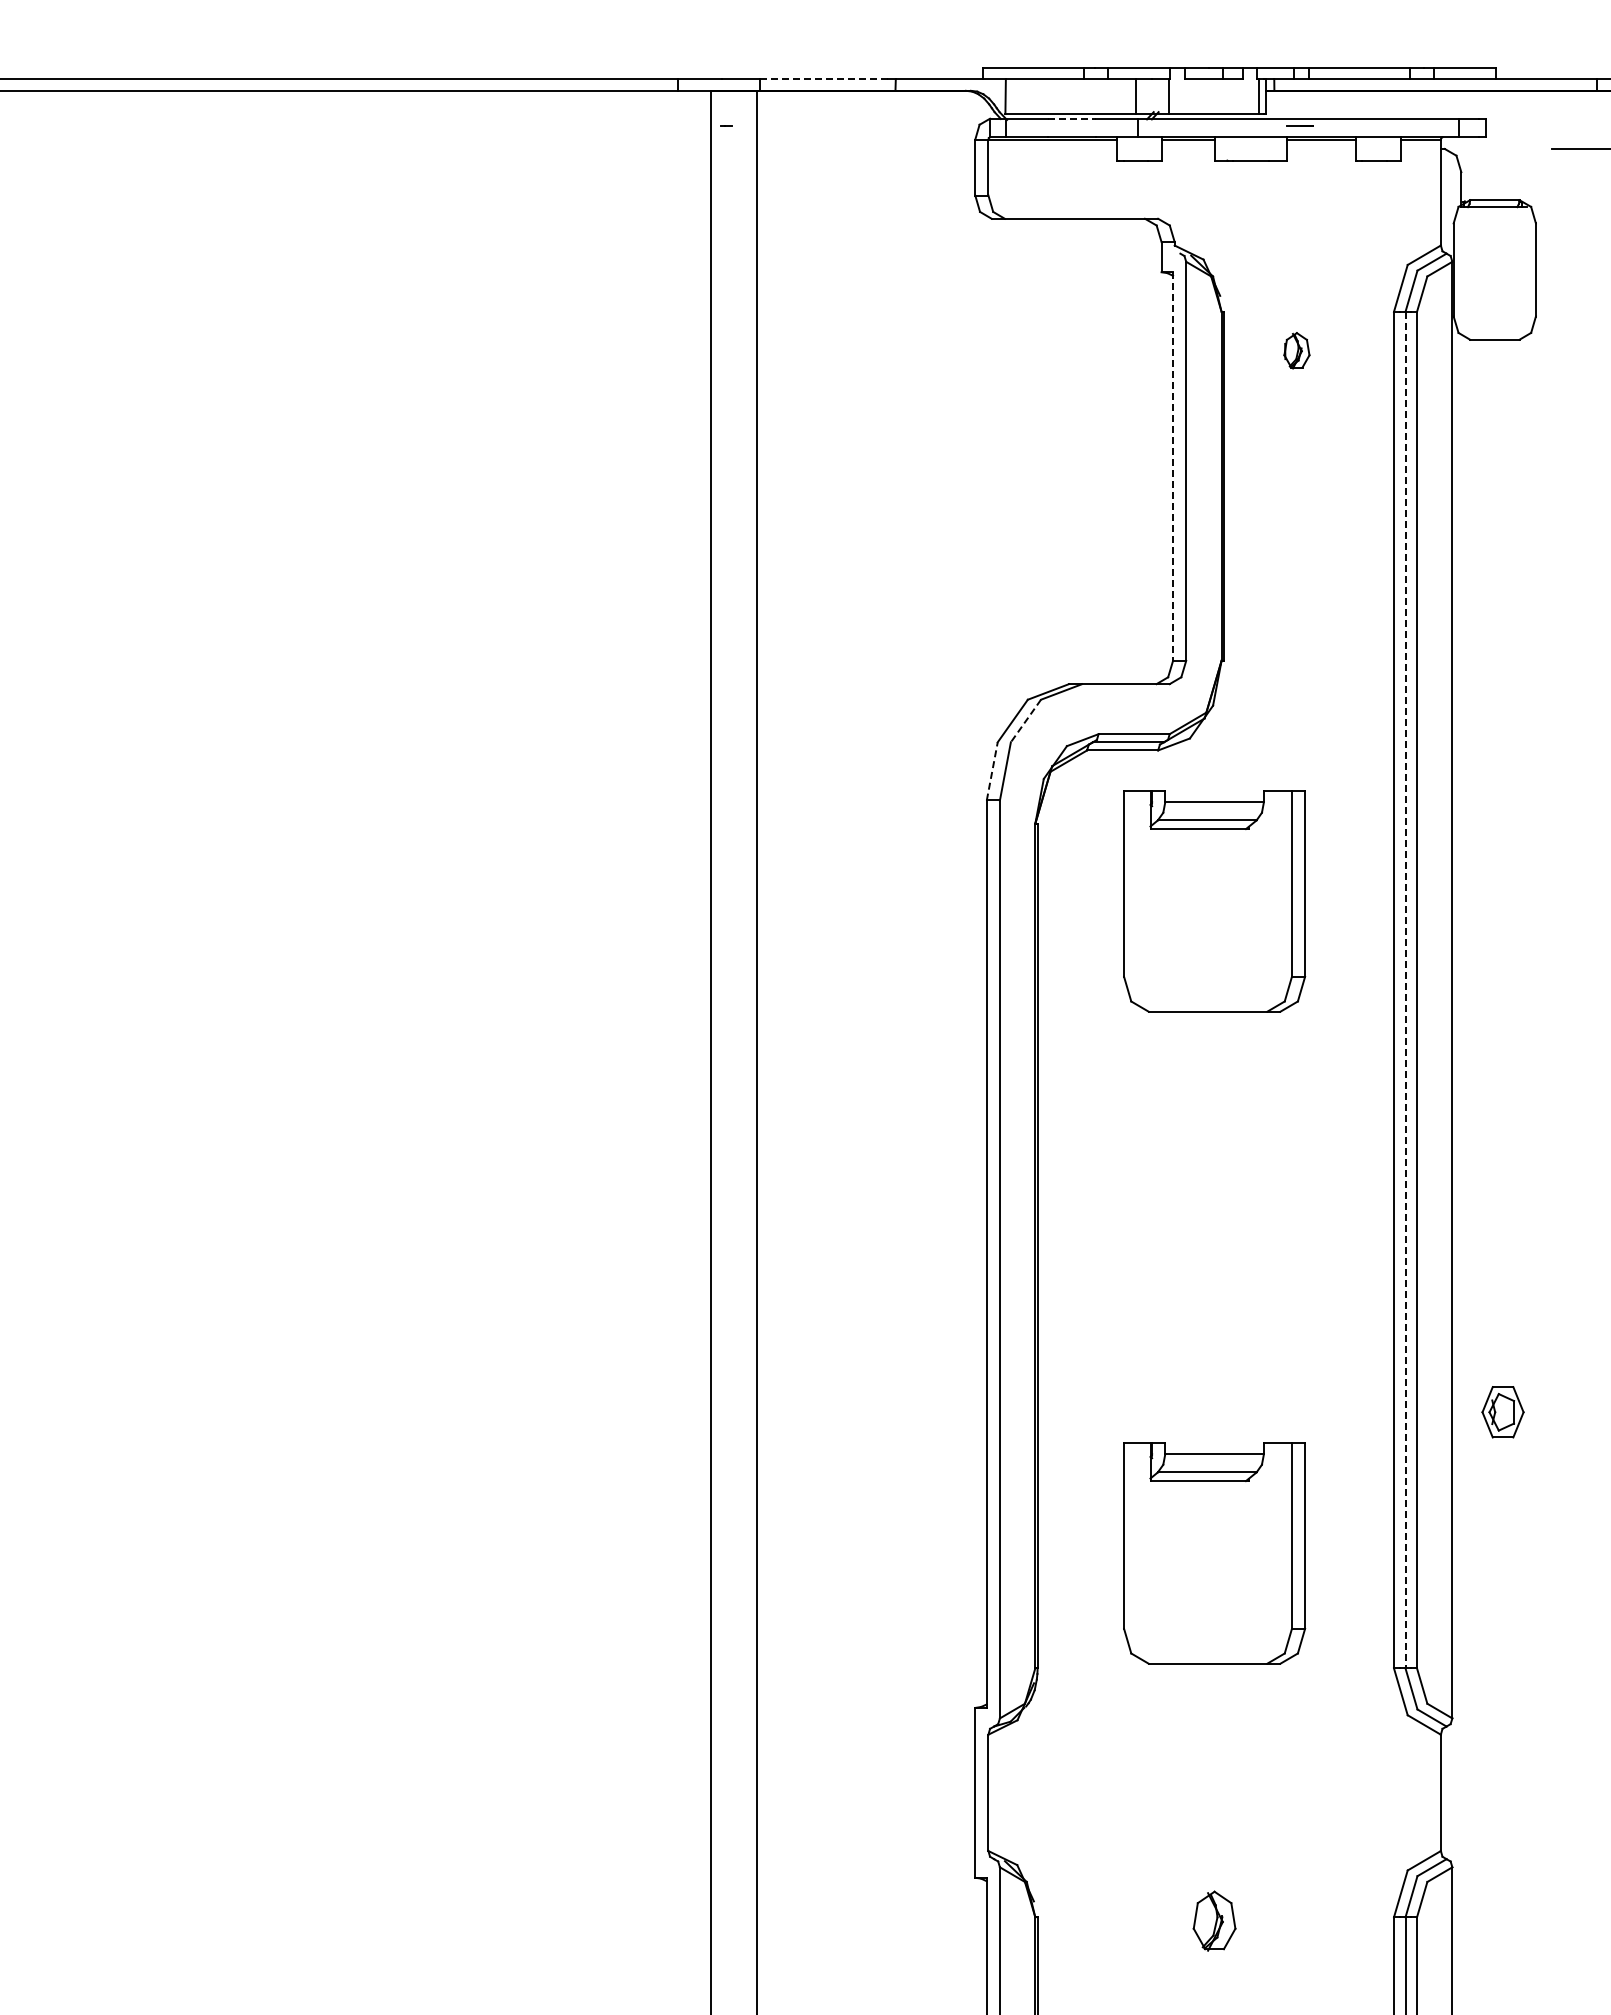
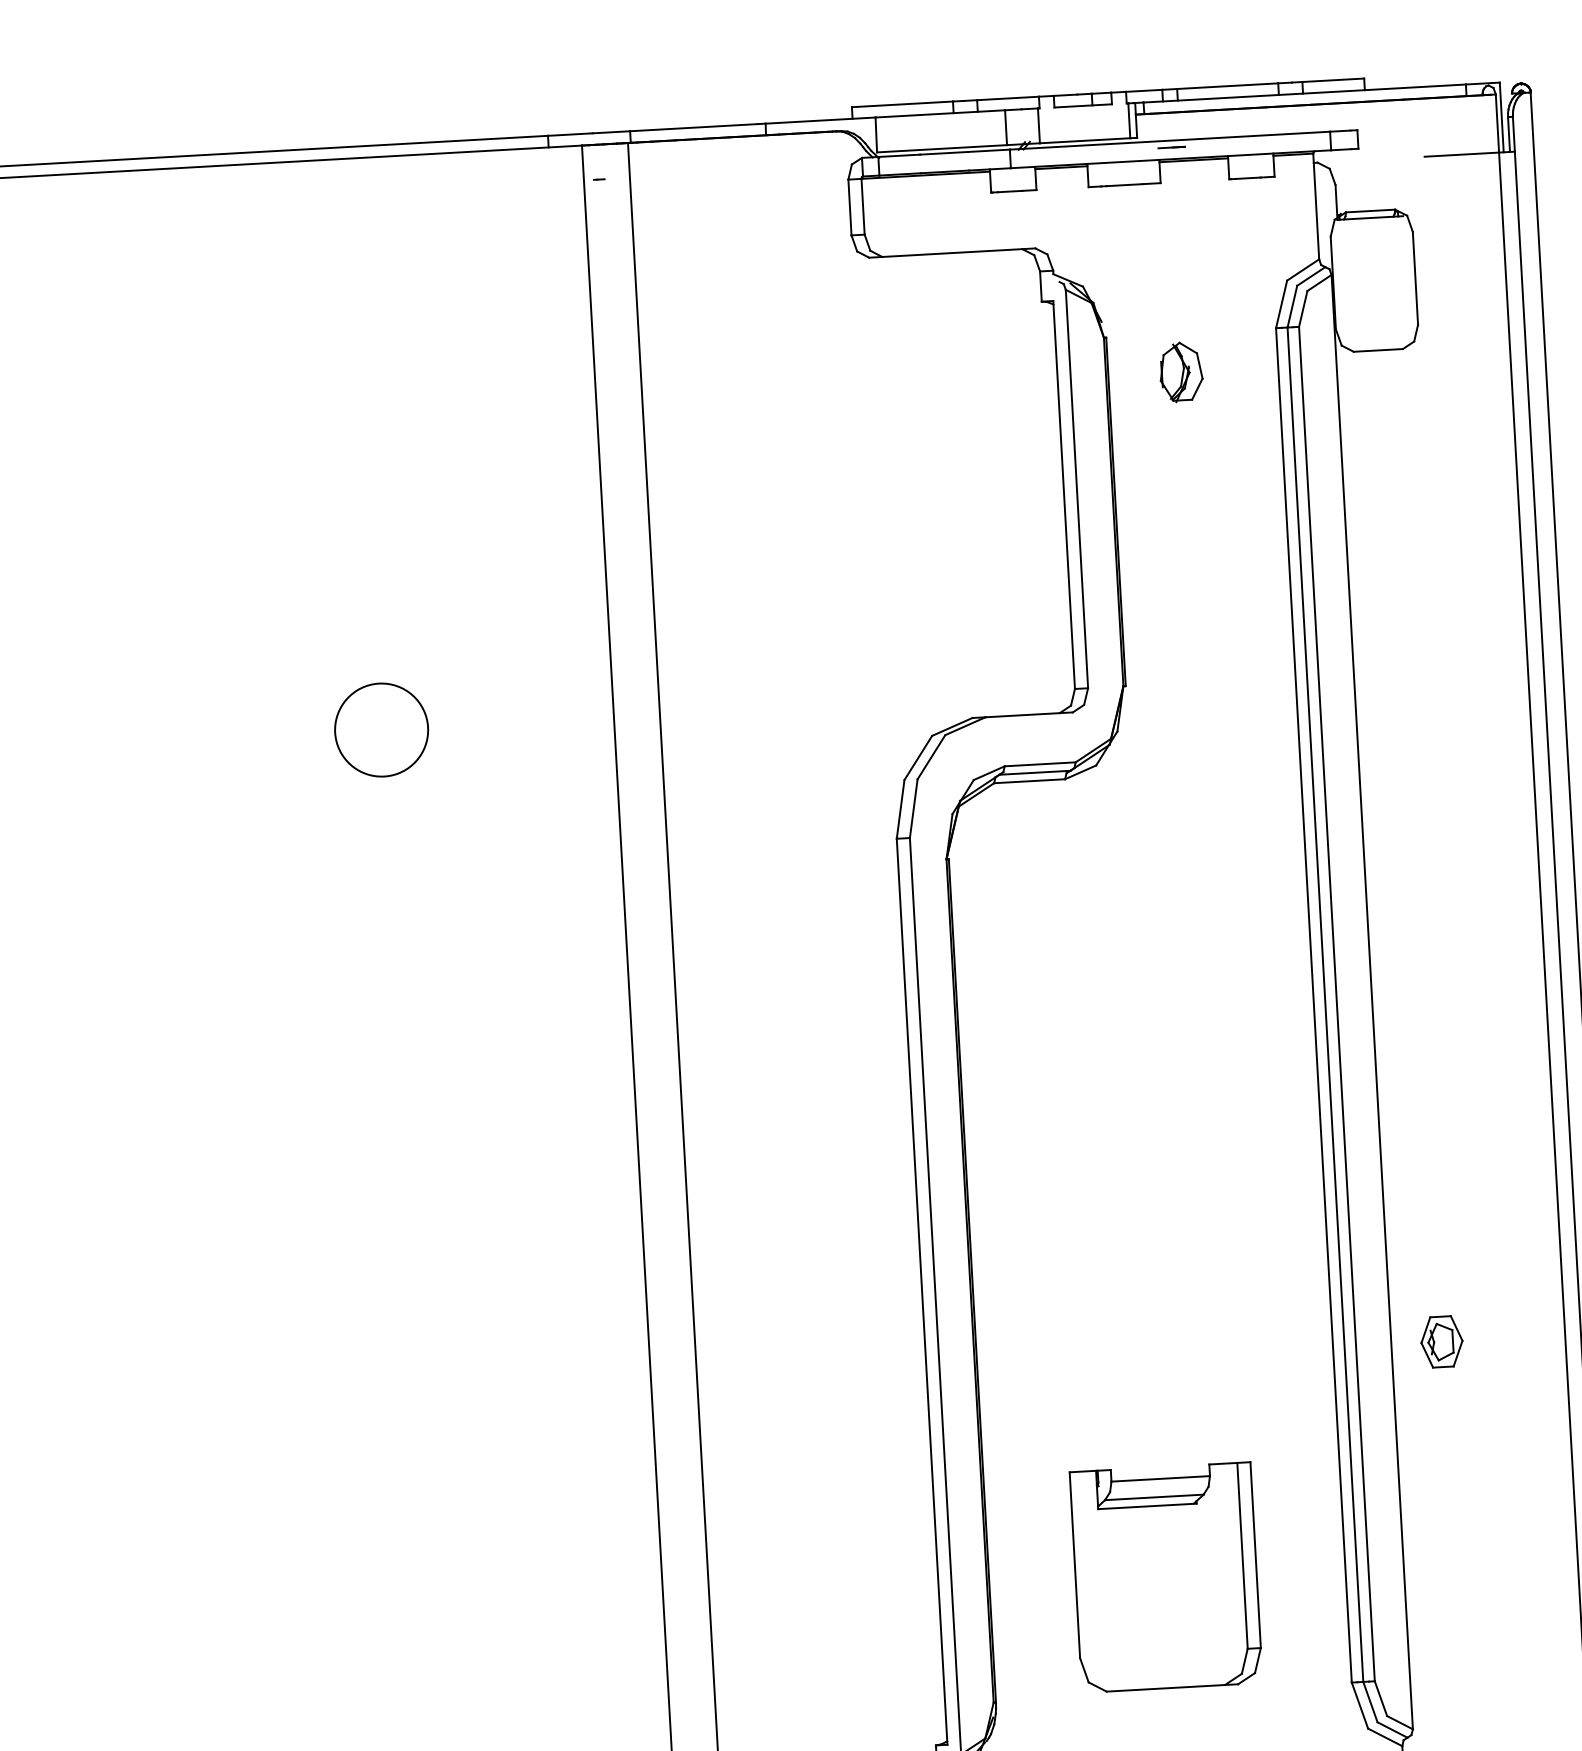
line: (823, 79) -> (693, 128), dashed -> solid
line: (1072, 118) -> (944, 153), dashed -> solid
part: (1296, 350) -> (1180, 372), size x1.67
line: (1173, 467) -> (1064, 495), dashed -> solid
circle: (478, 662) -> (381, 729), added
line: (1025, 721) -> (931, 757), dashed -> solid
line: (992, 771) -> (900, 809), dashed -> solid
part: (1214, 901) -> (1129, 926), removed
line: (1405, 990) -> (1325, 1005), dashed -> solid
part: (1502, 1412) -> (1441, 1342), moved

